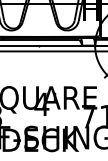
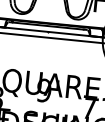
text: (41, 104) -> (43, 90), 4' -> 9'

